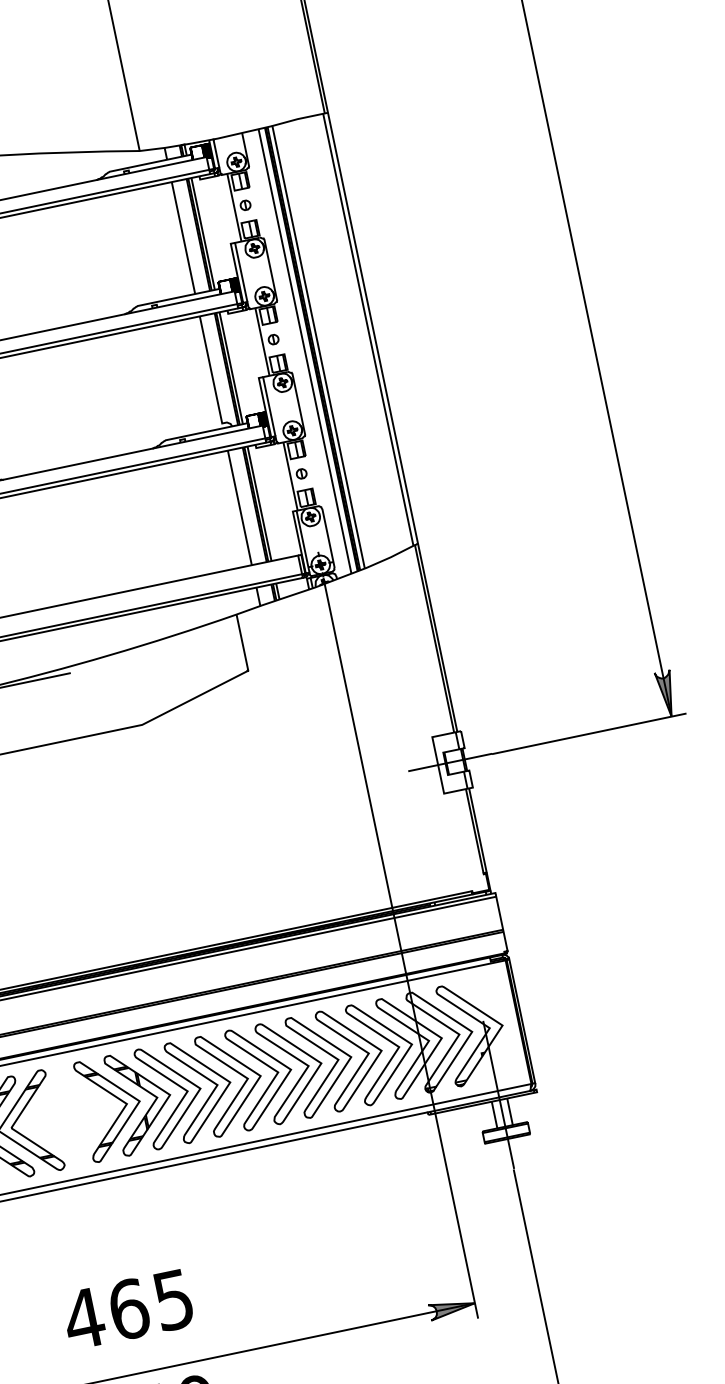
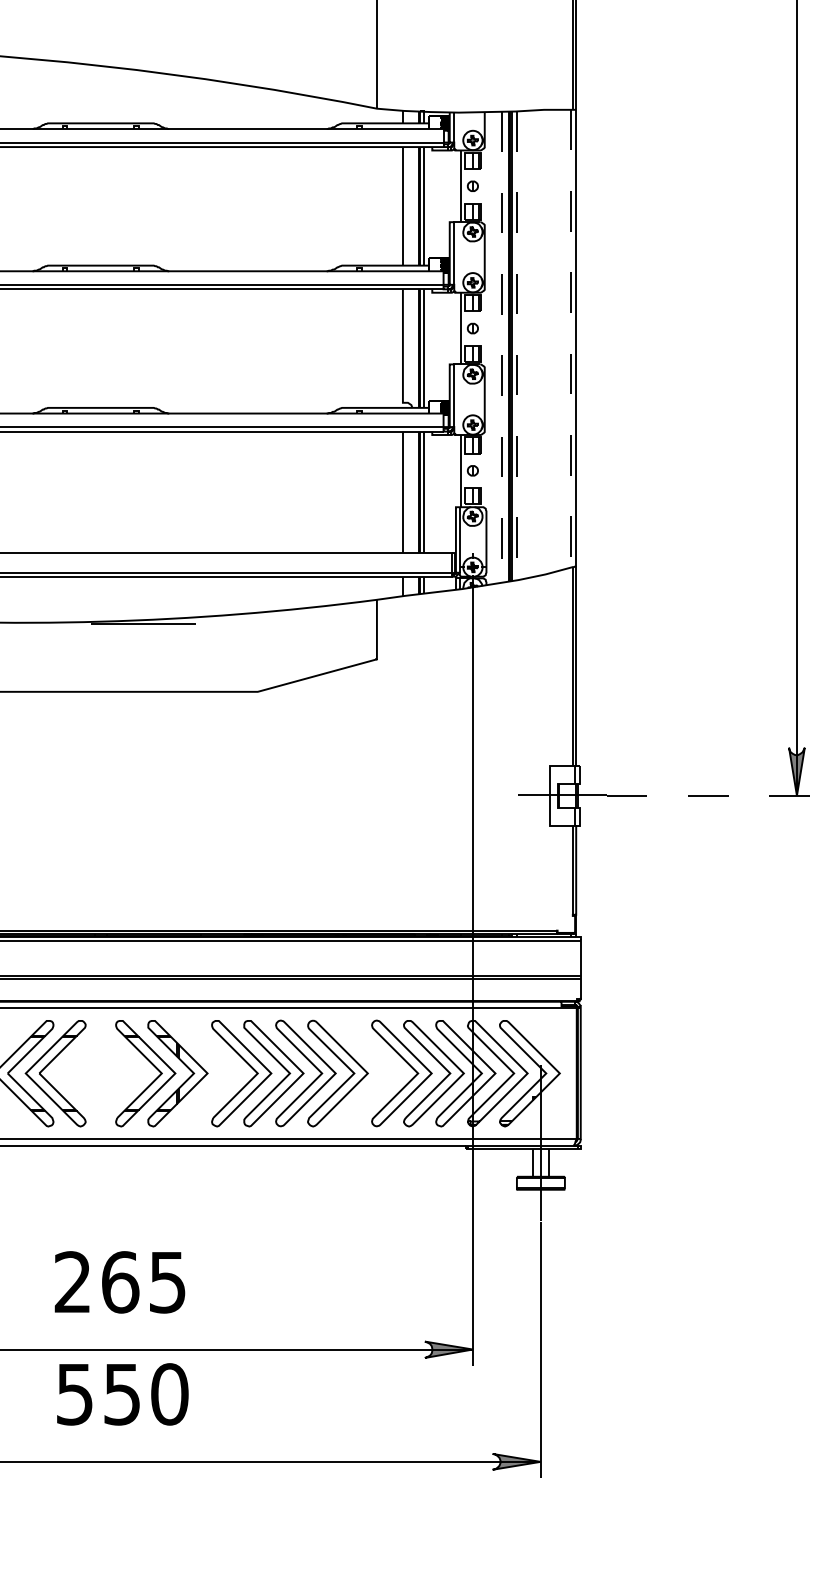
line: (368, 329) -> (571, 338), solid -> dashed
line: (318, 347) -> (516, 345), solid -> dashed
line: (305, 351) -> (502, 347), solid -> dashed
line: (589, 733) -> (710, 795), solid -> dashed
part: (327, 1054) -> (376, 1065), removed
part: (176, 1085) -> (216, 1065), removed
text: (83, 1317) -> (72, 1281), 465 -> 265

